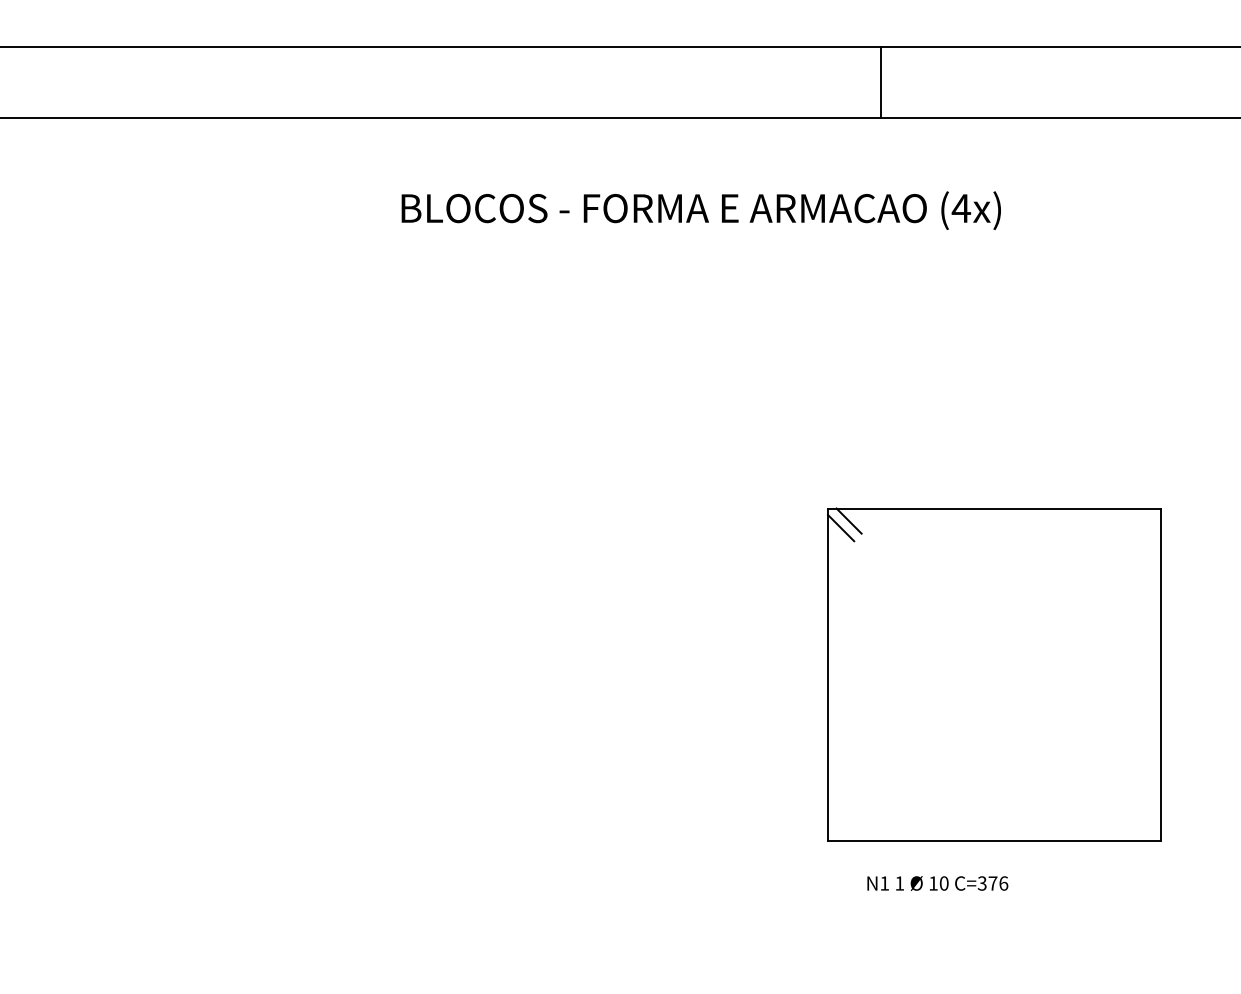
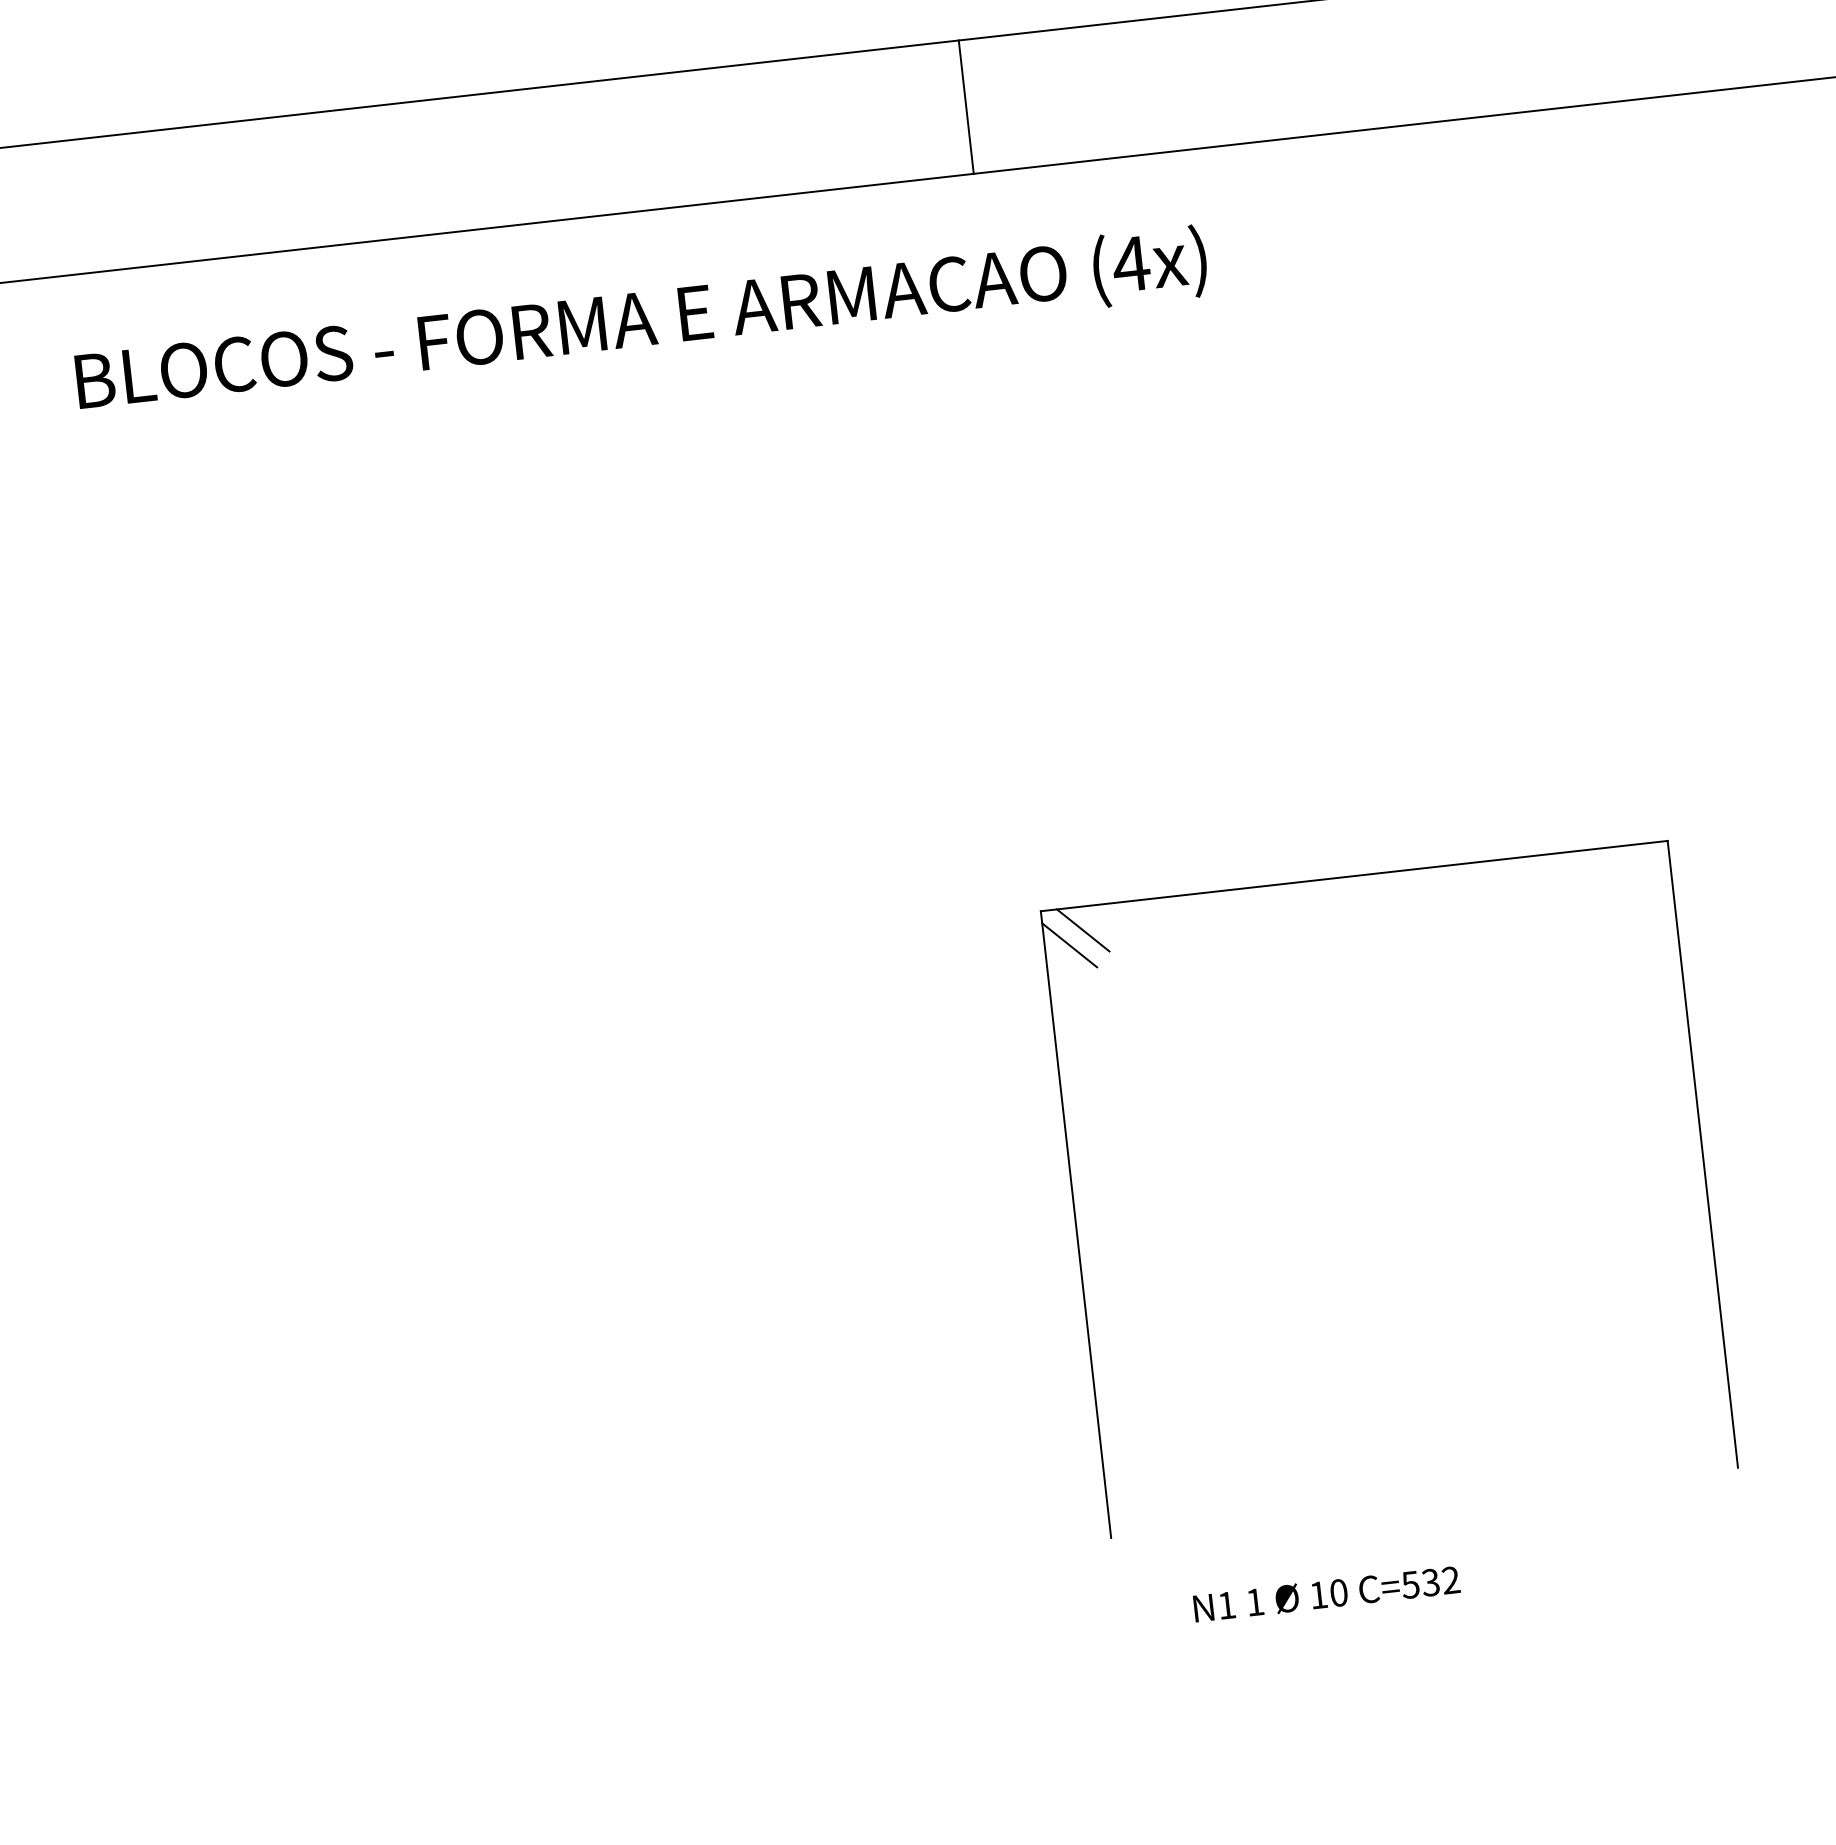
line: (881, 82) -> (966, 107), moved
text: (700, 210) -> (640, 322), moved
line: (993, 841) -> (1422, 1503), removed
text: (993, 883) -> (1431, 1582), C=376 -> C=532

